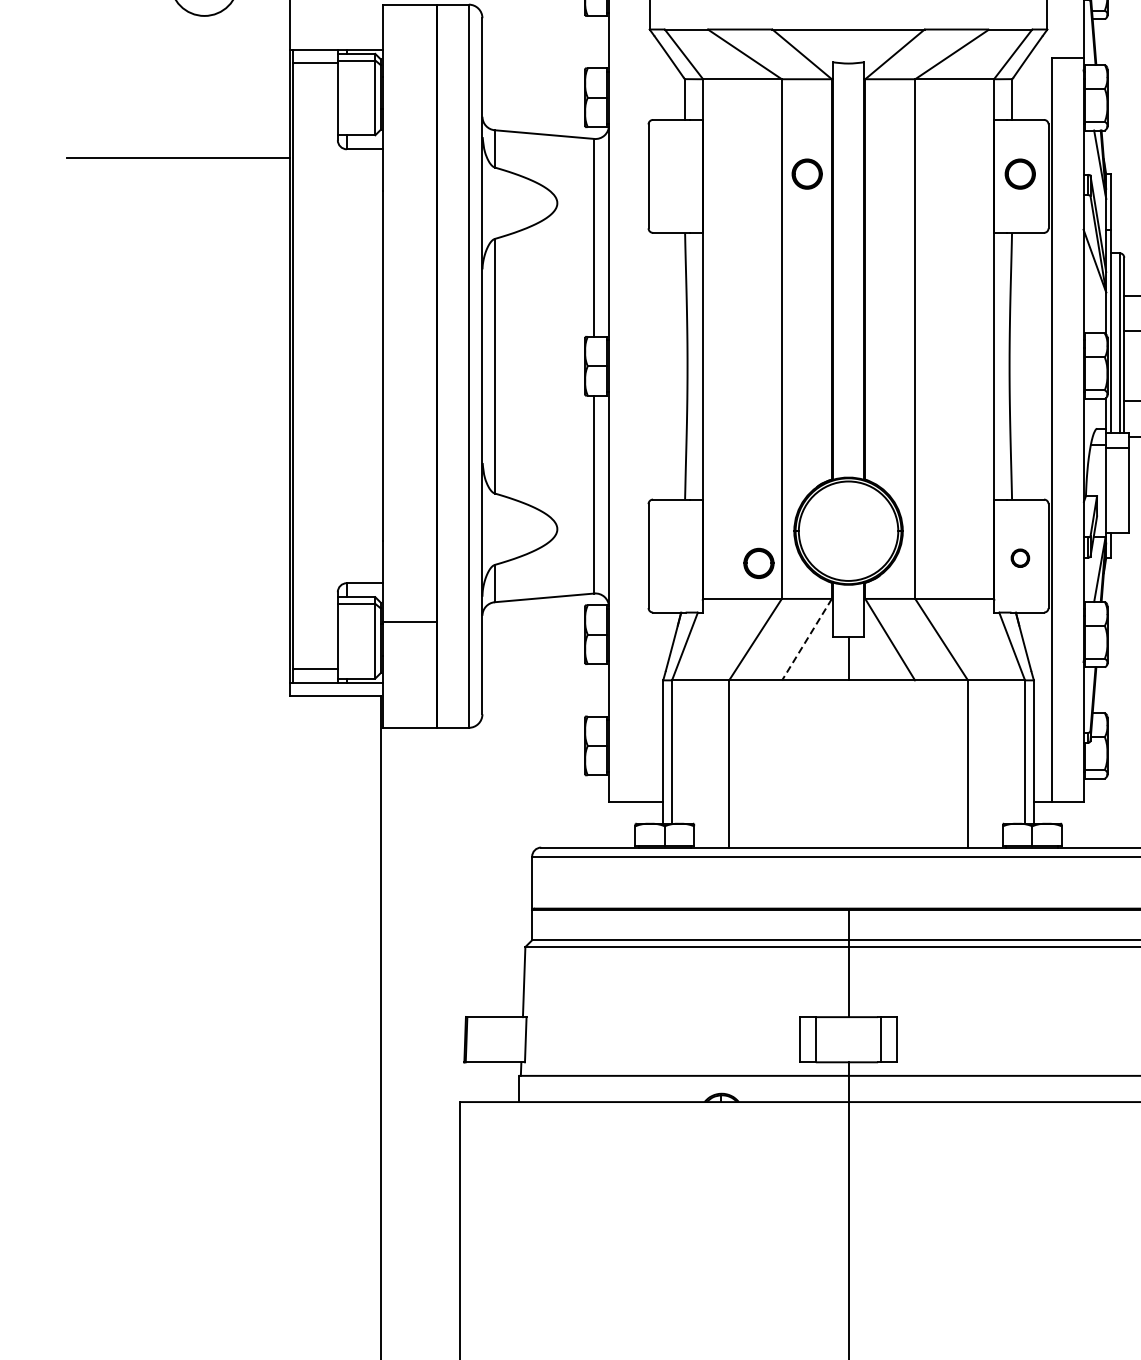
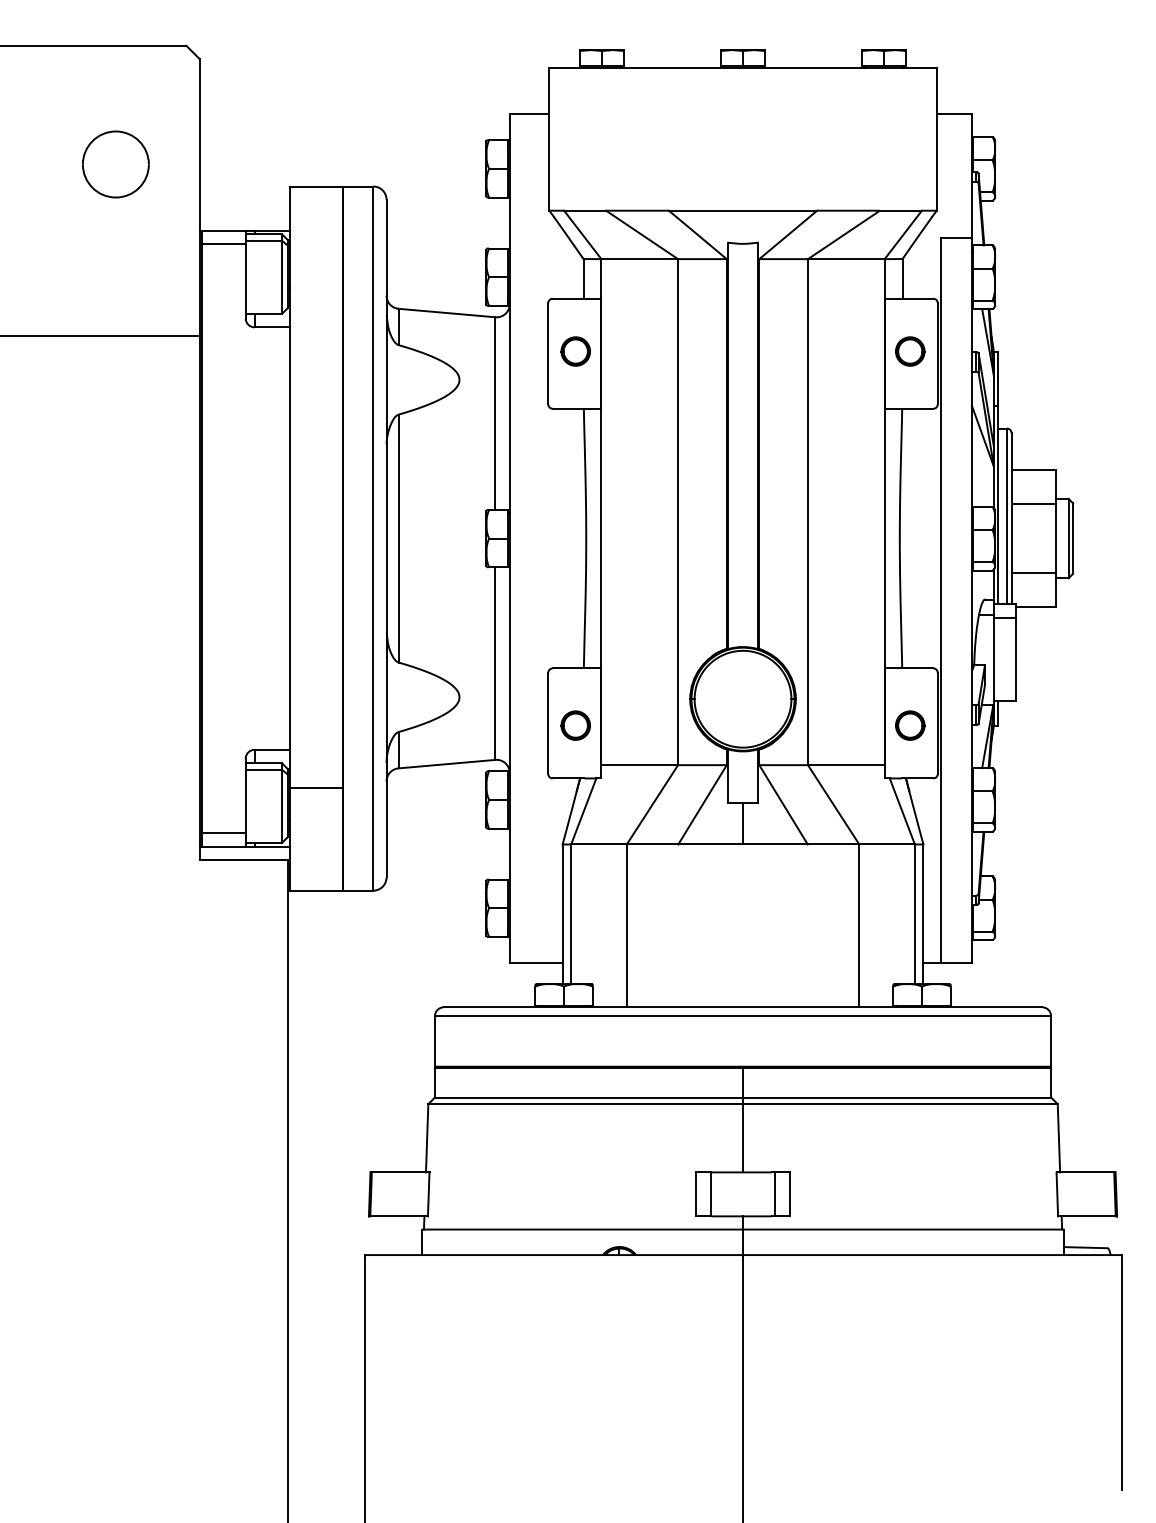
part: (806, 174) -> (575, 351), moved
part: (1020, 558) -> (910, 725), size x1.67
part: (758, 563) -> (575, 725), moved
line: (806, 640) -> (702, 805), dashed -> solid

